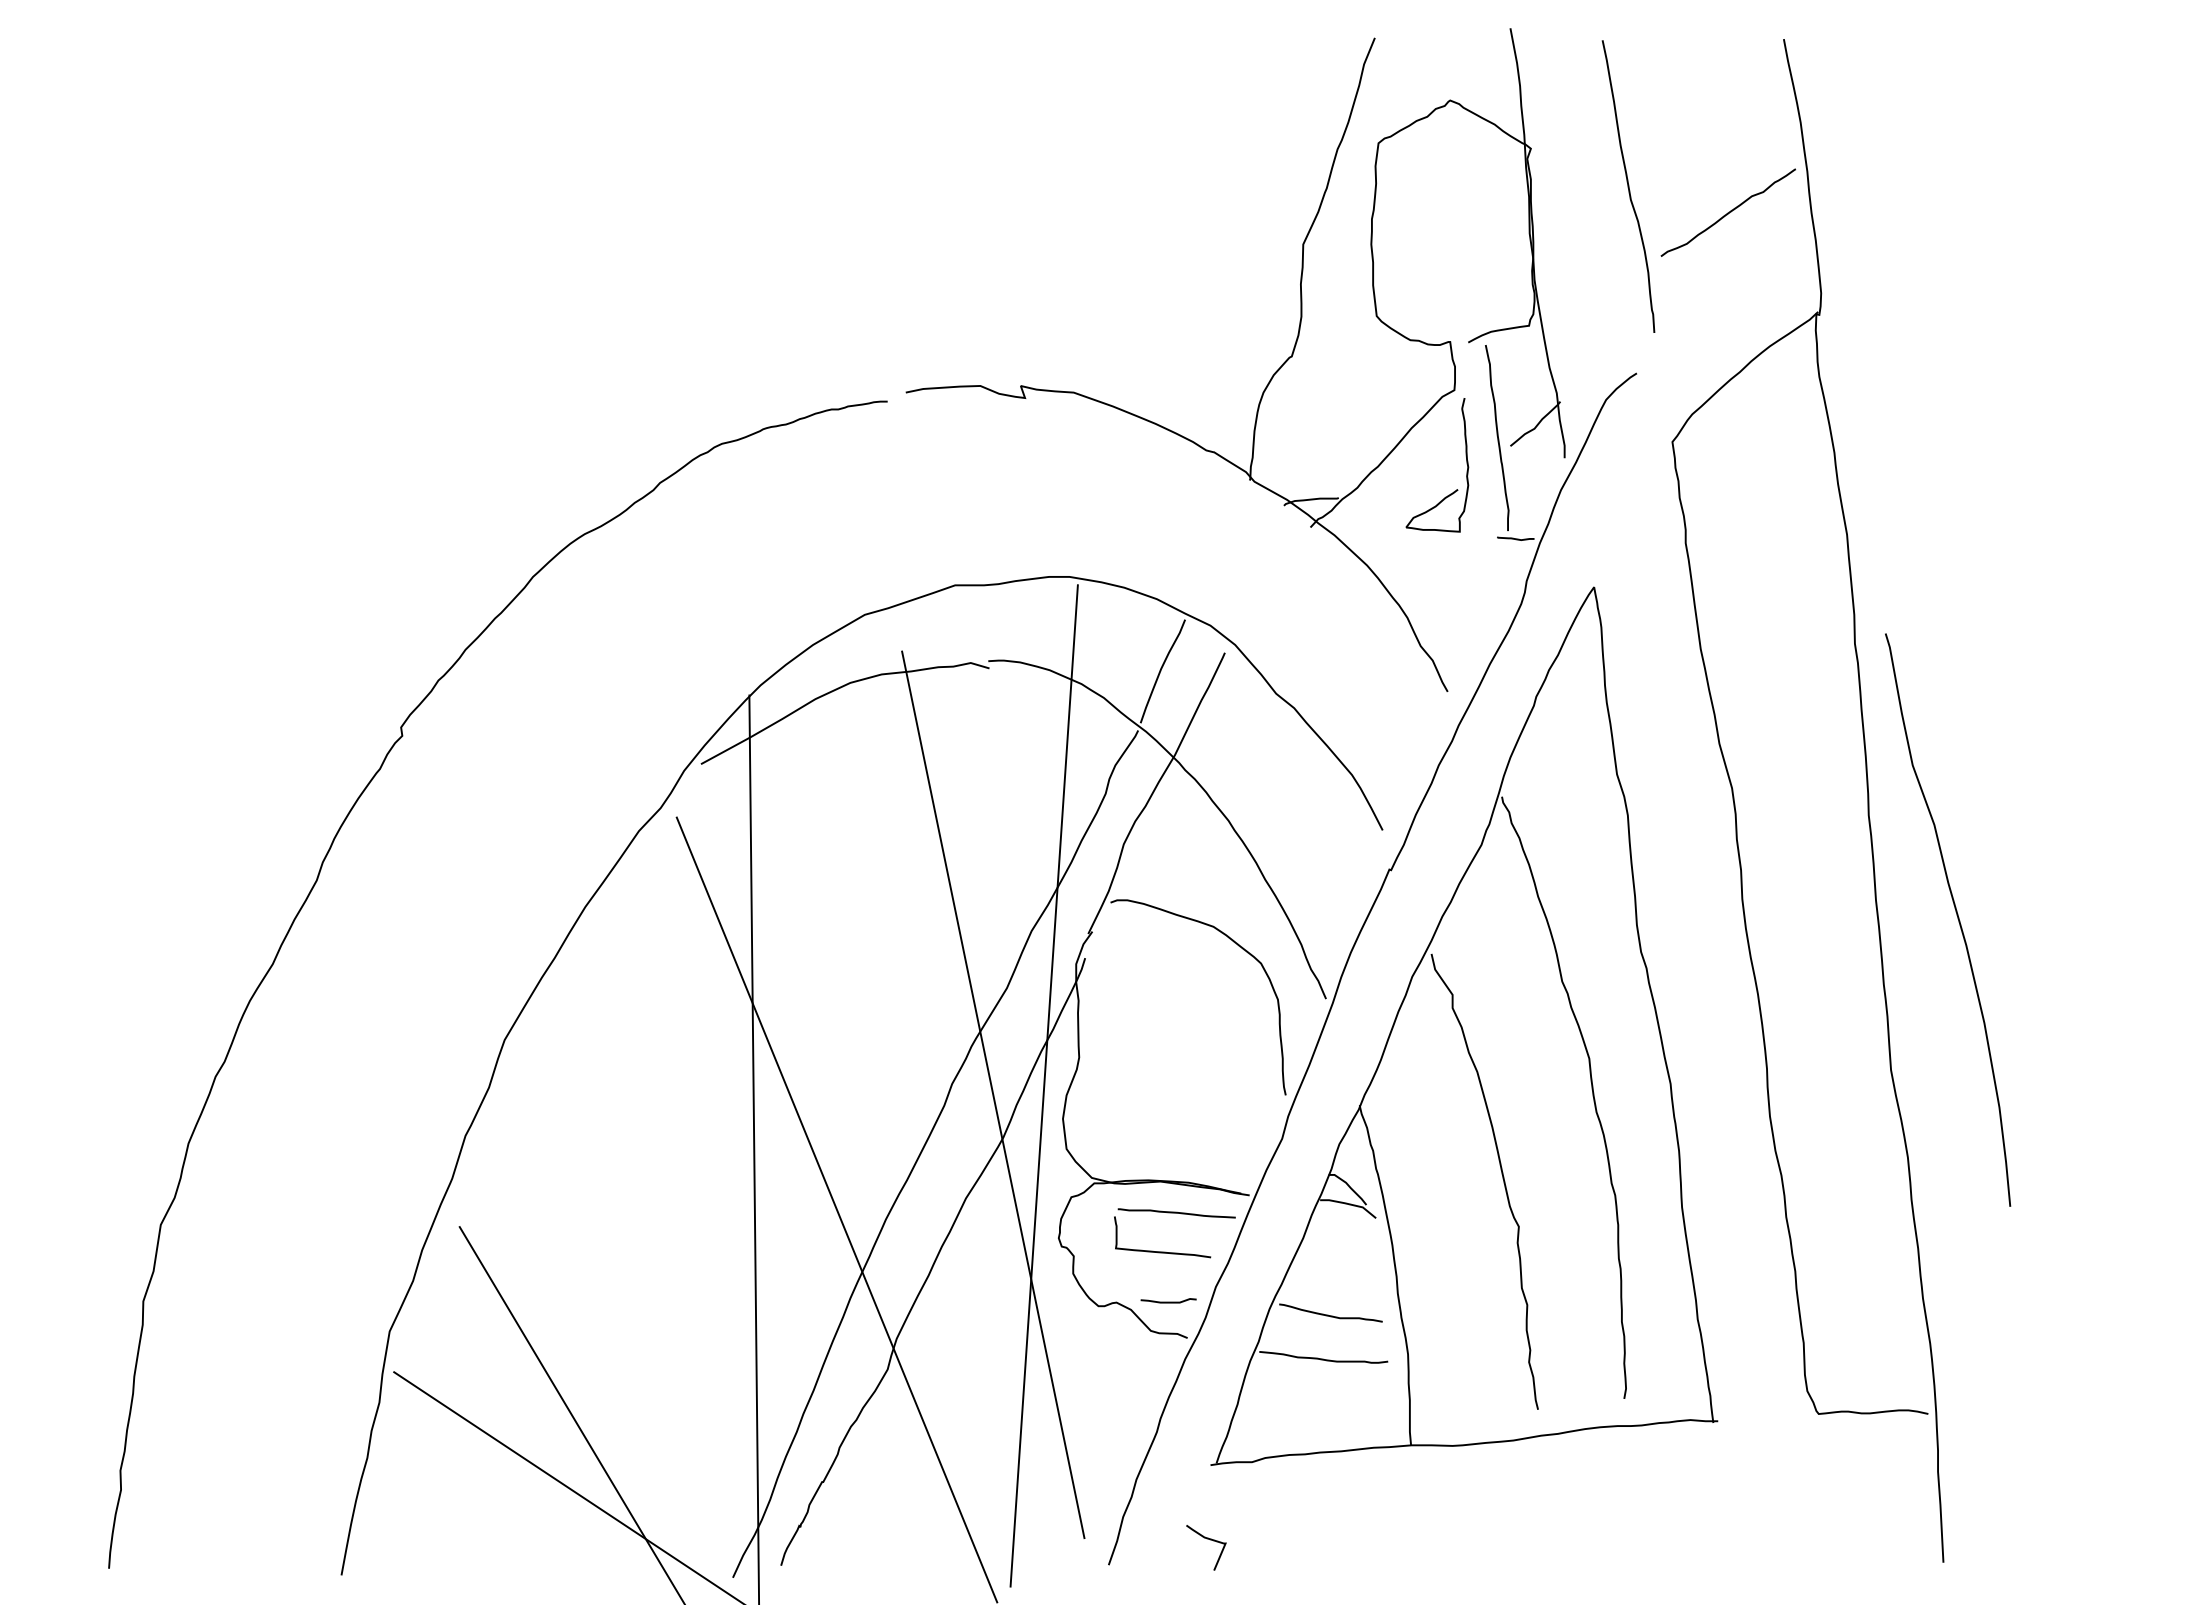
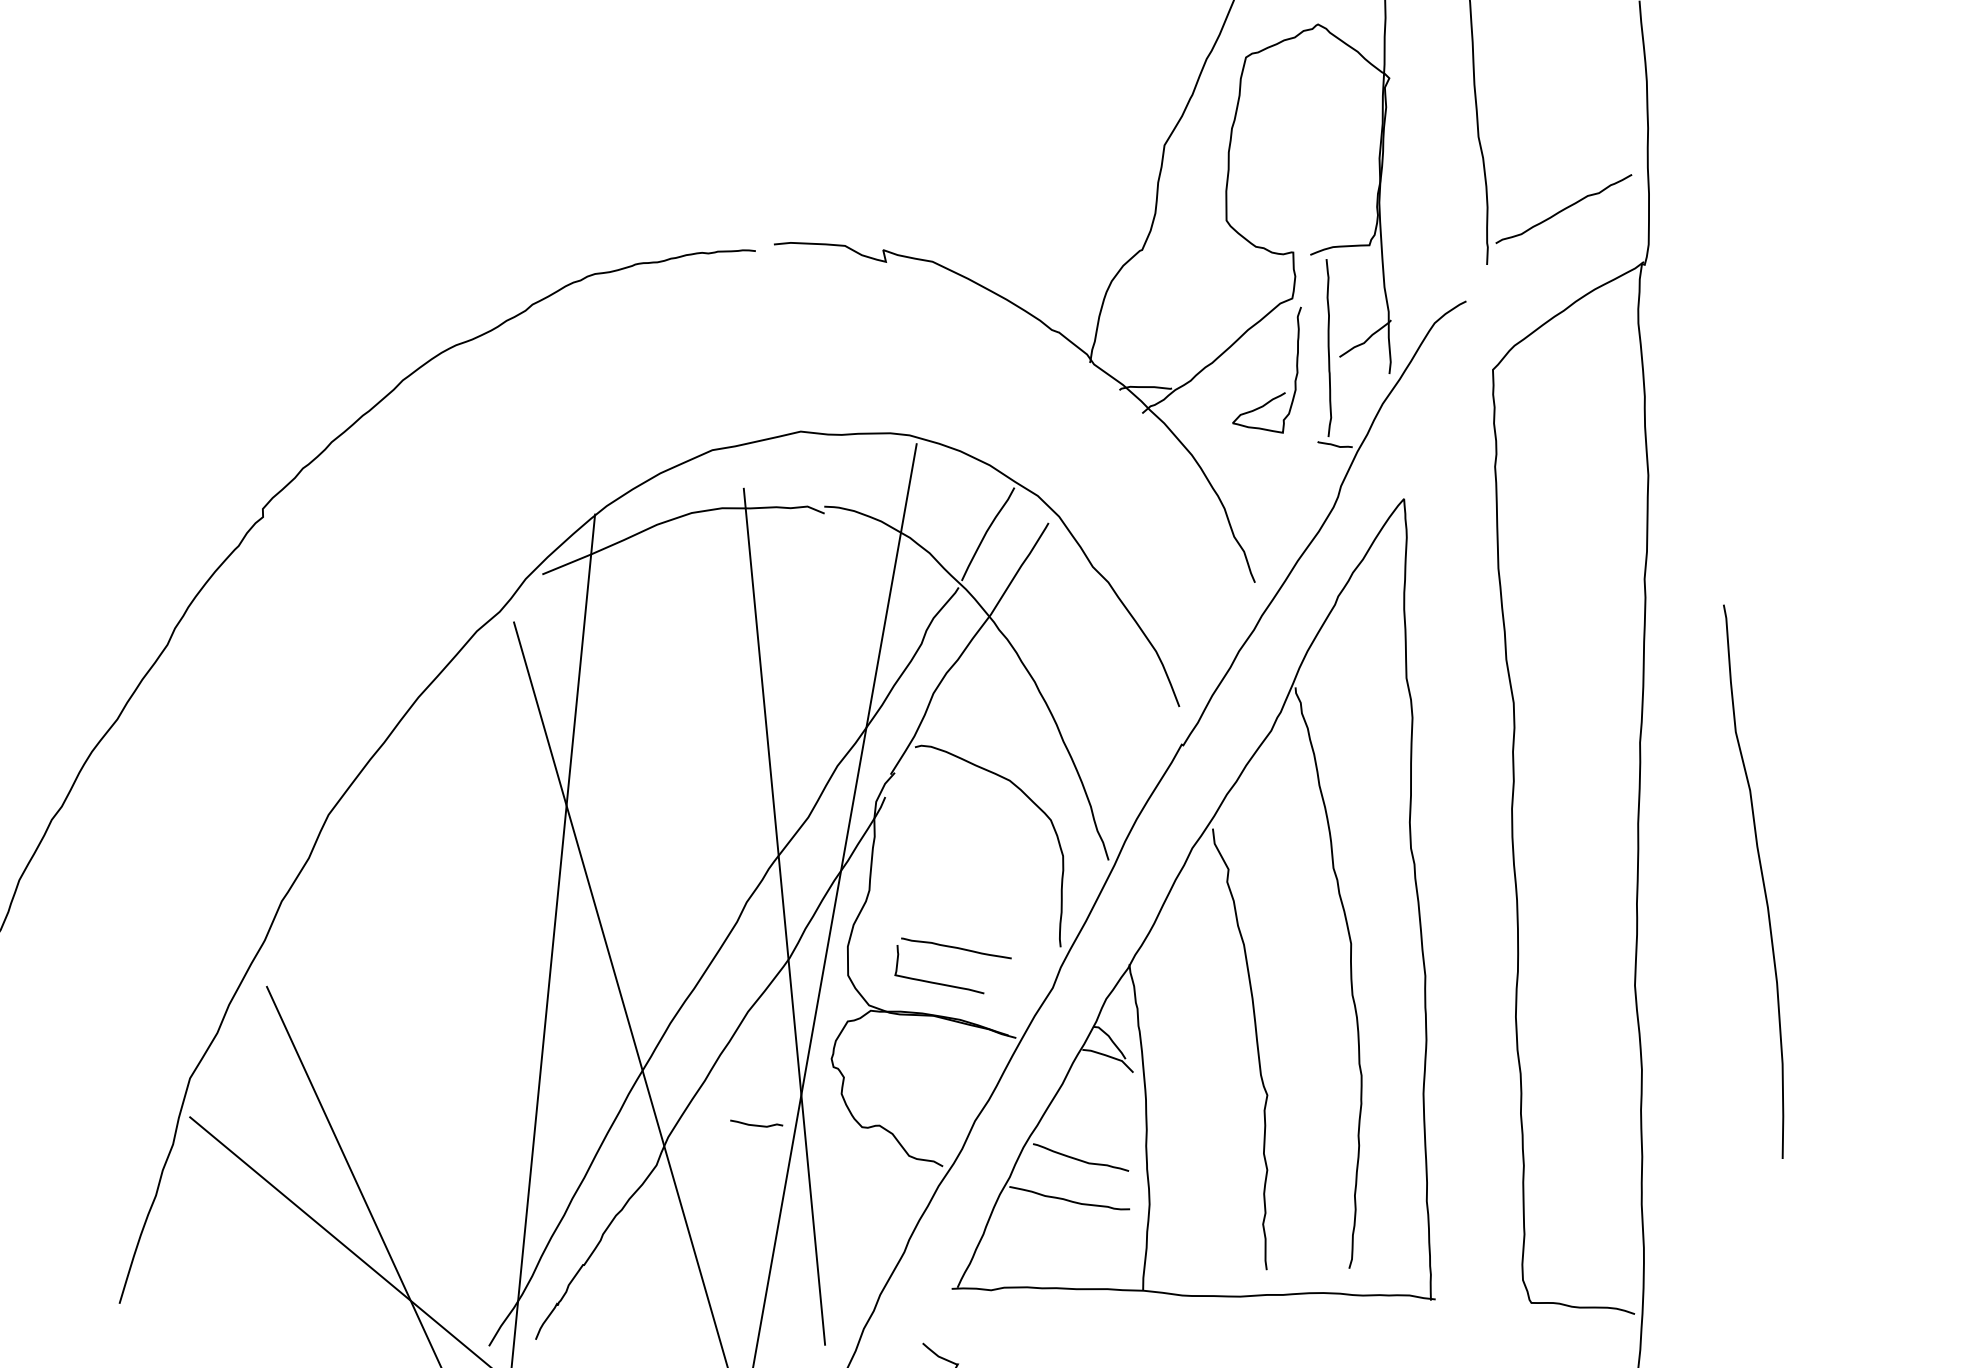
curve: (1727, 212) -> (1563, 208), moved
curve: (1956, 915) -> (1761, 878), moved
part: (1174, 1252) -> (950, 985), moved
curve: (1168, 1301) -> (756, 1124), moved

